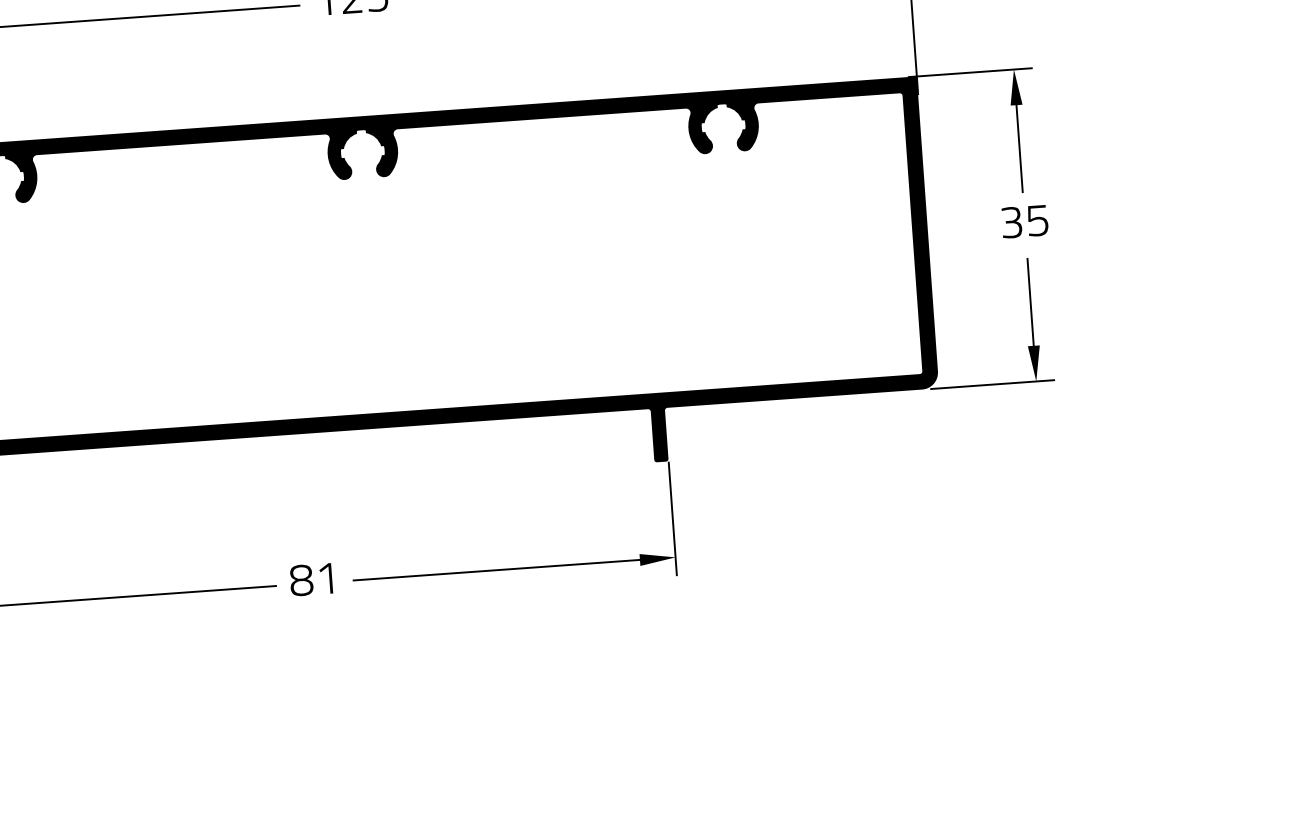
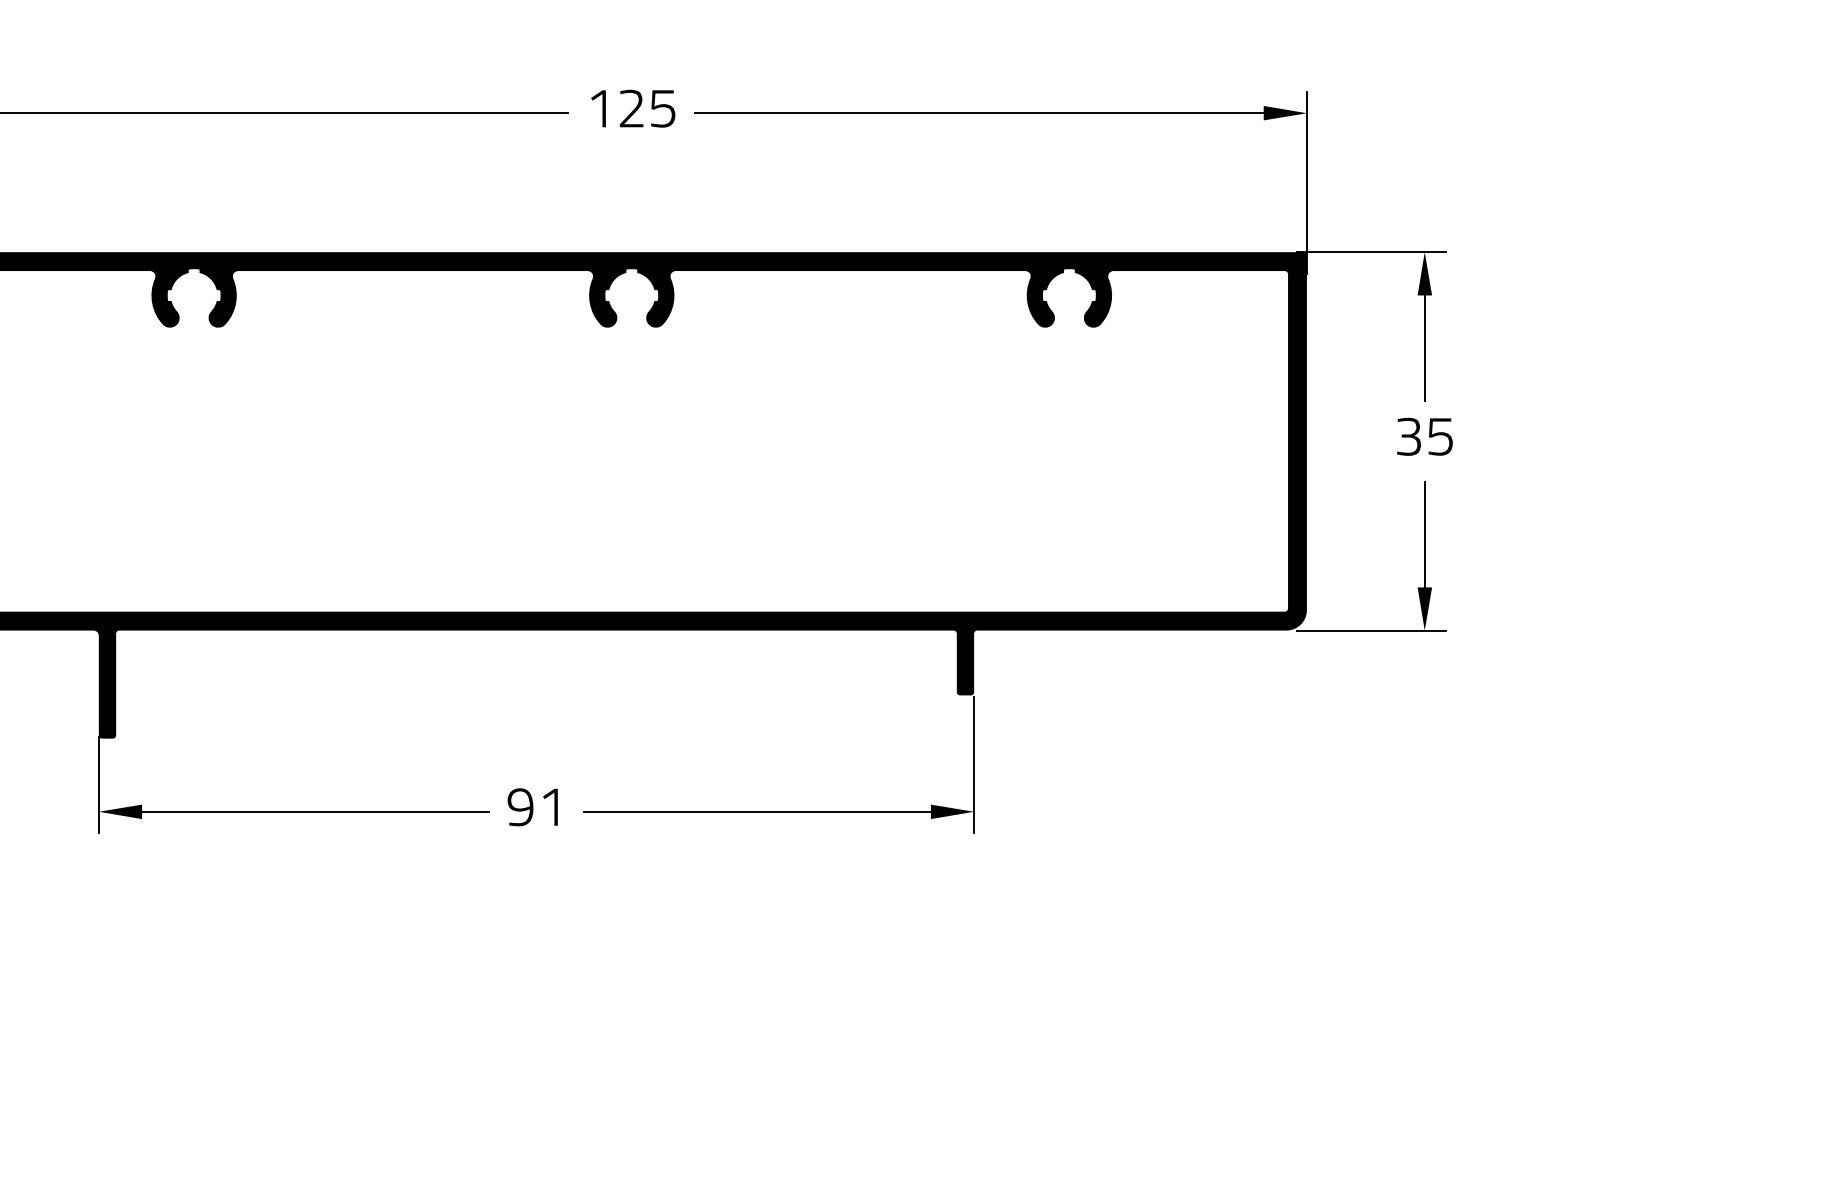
text: (301, 580) -> (520, 807), 81 -> 91

